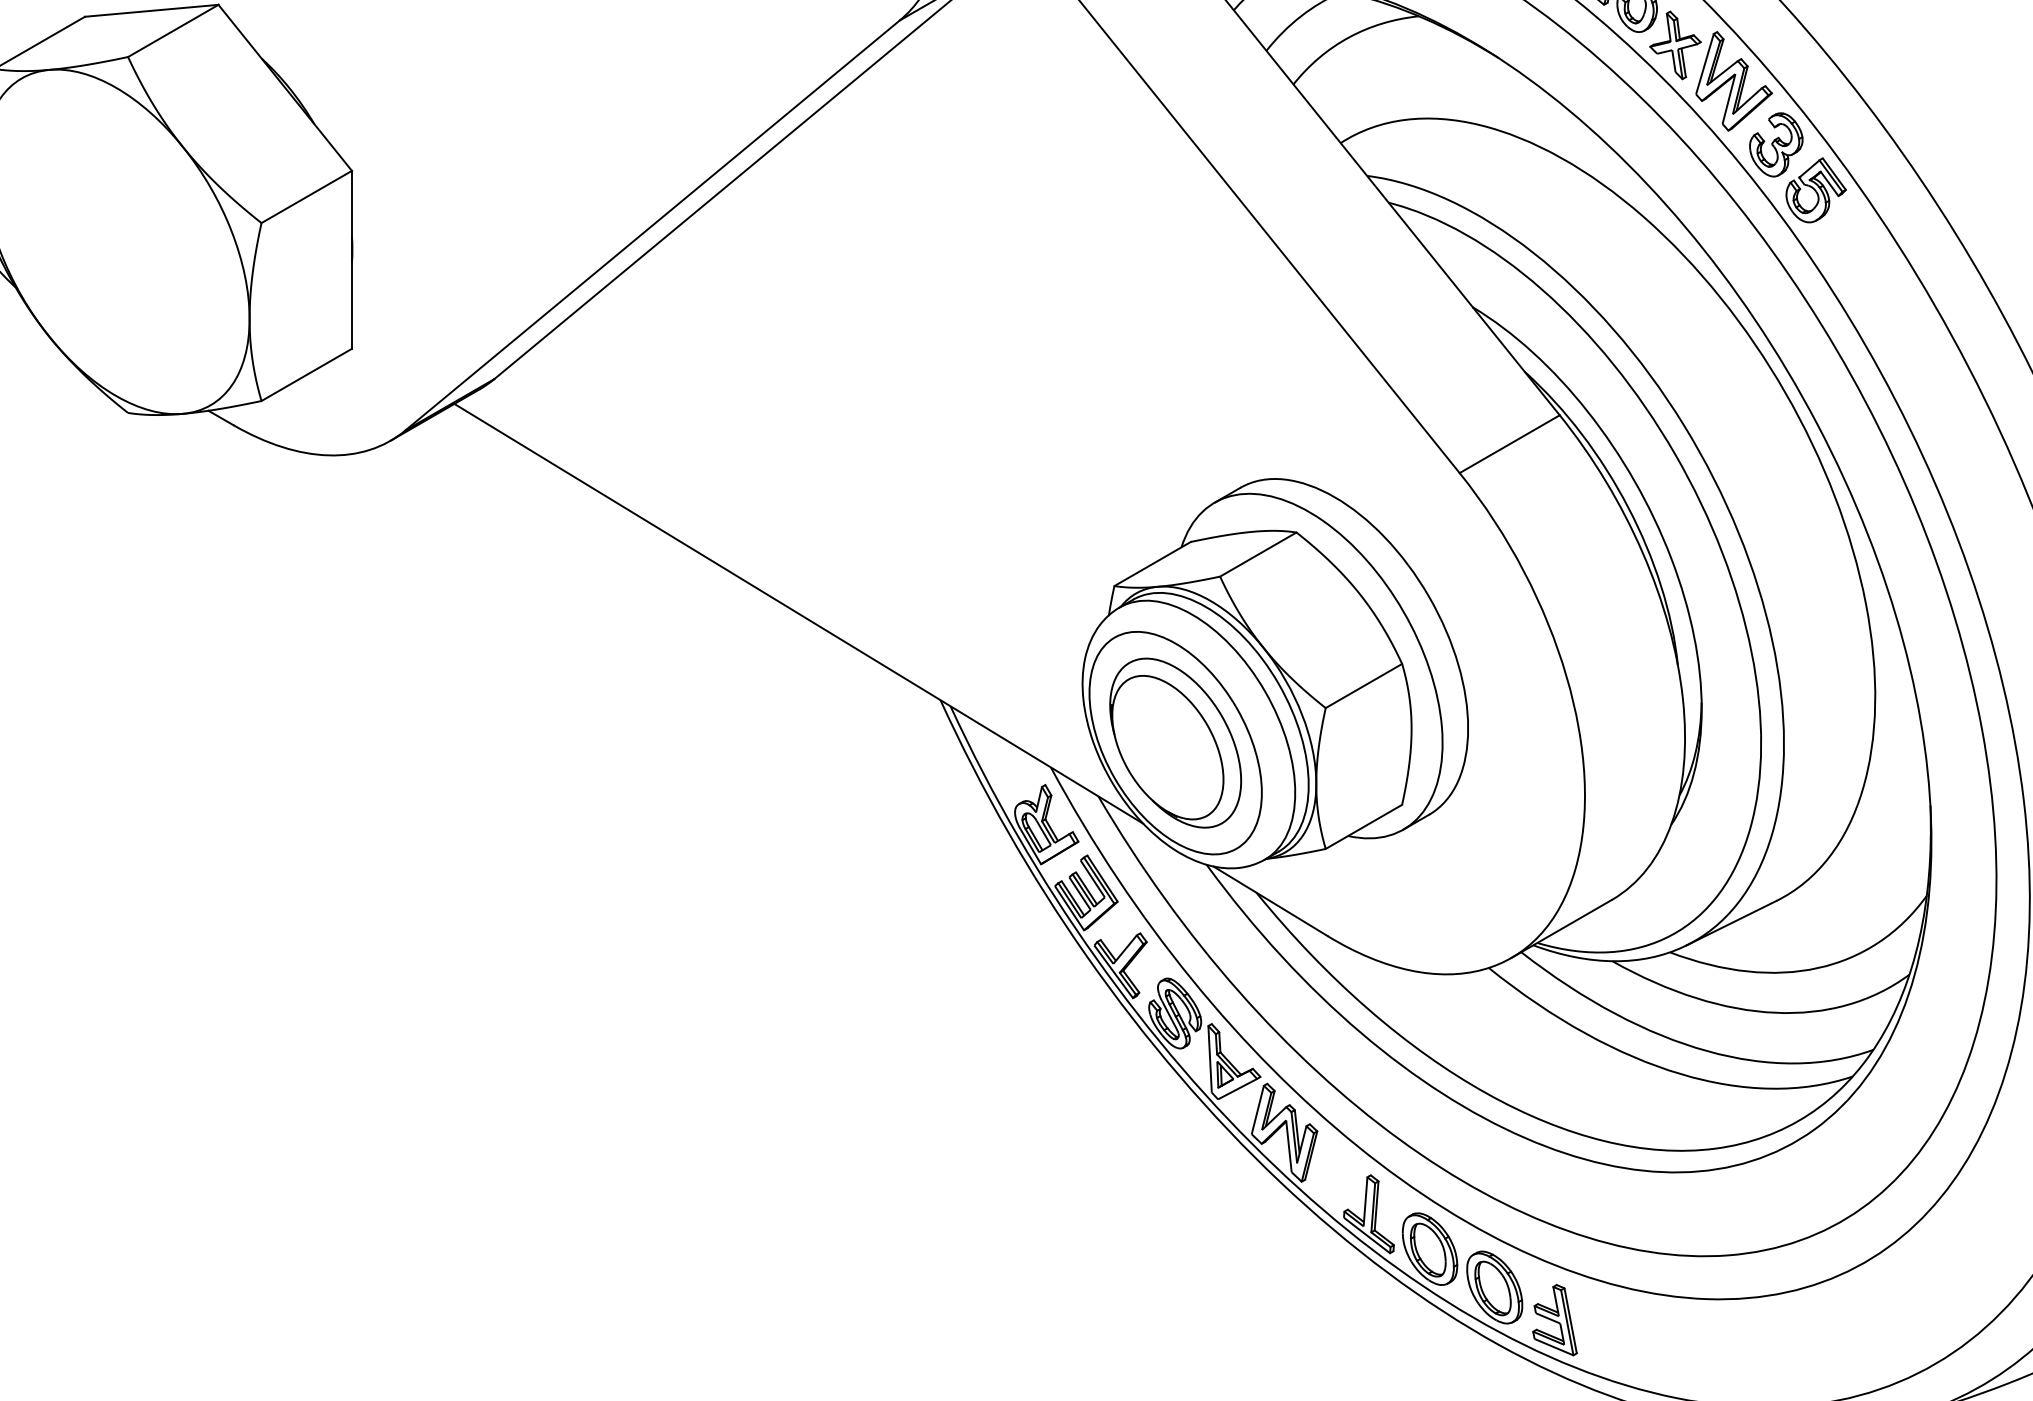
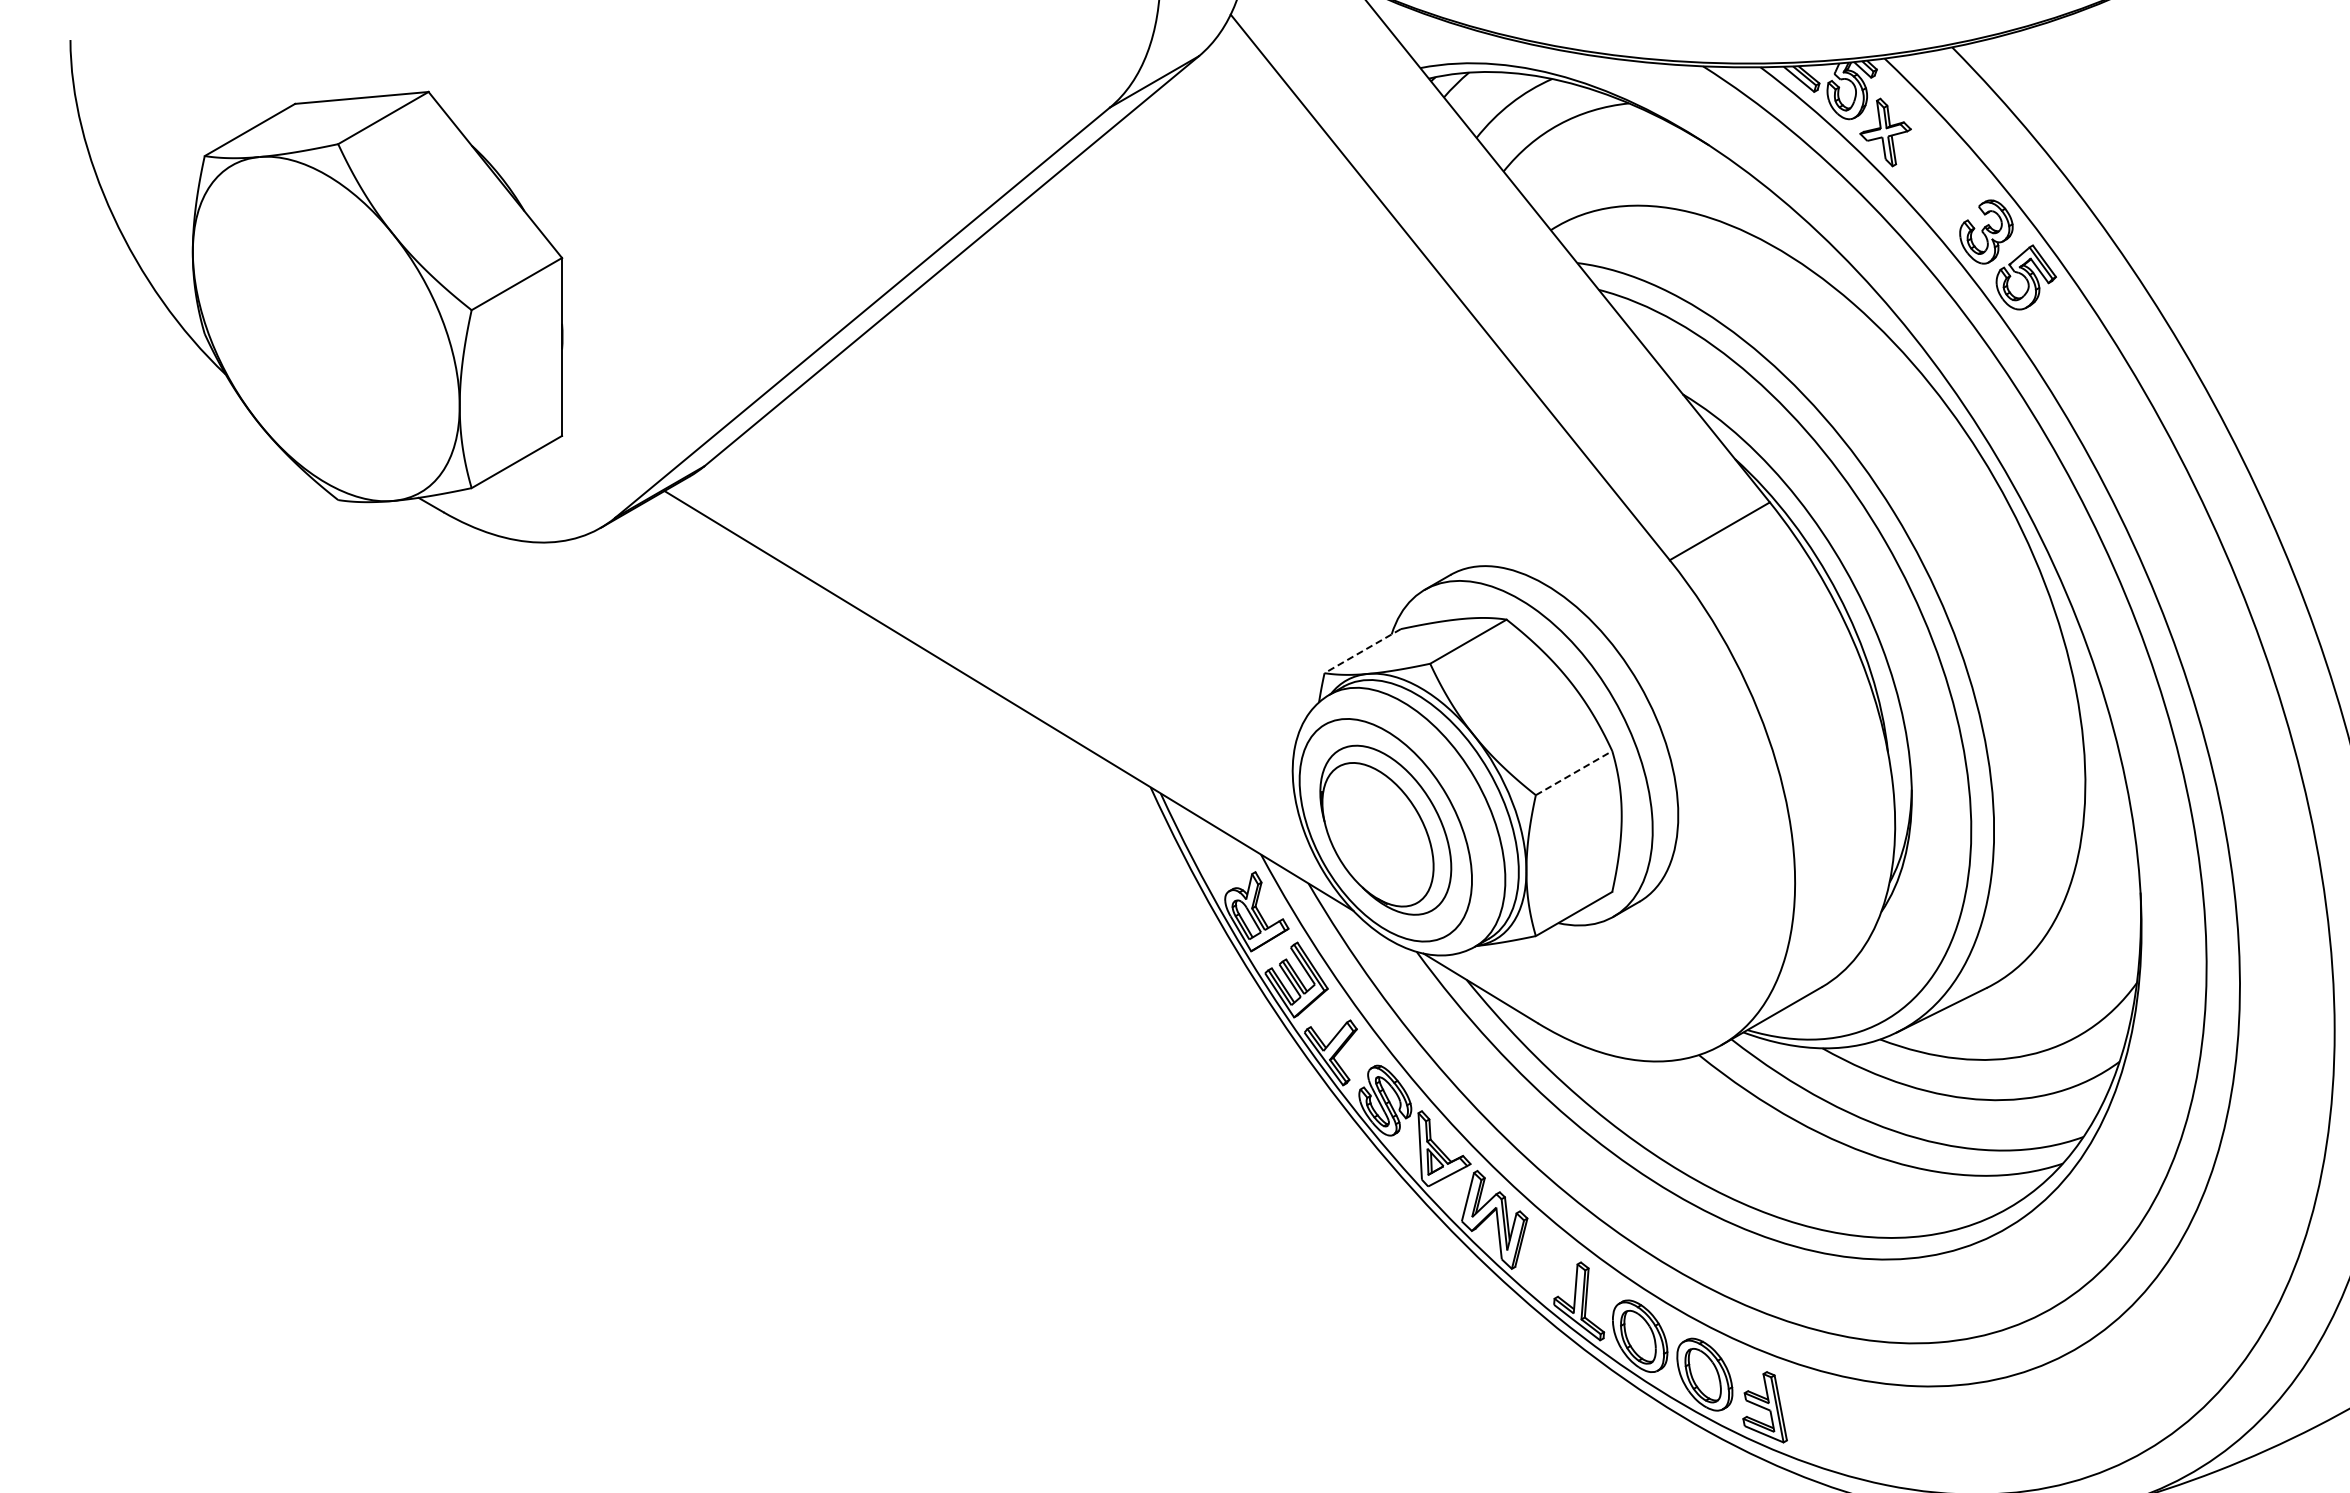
part: (1734, 81) -> (1944, 168), removed
line: (1152, 564) -> (1362, 651), solid -> dashed
line: (1364, 685) -> (1574, 772), solid -> dashed

